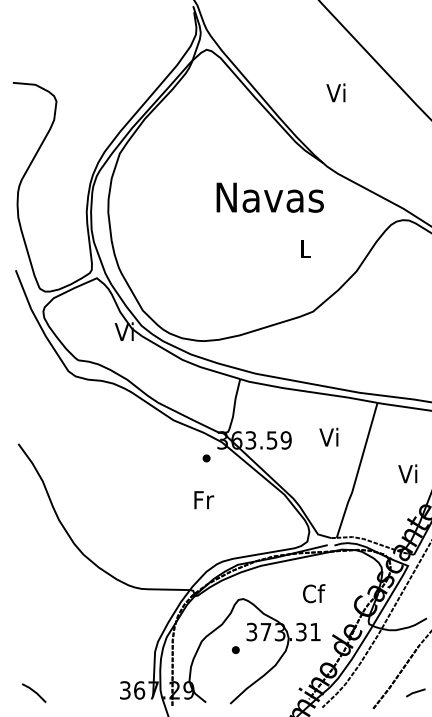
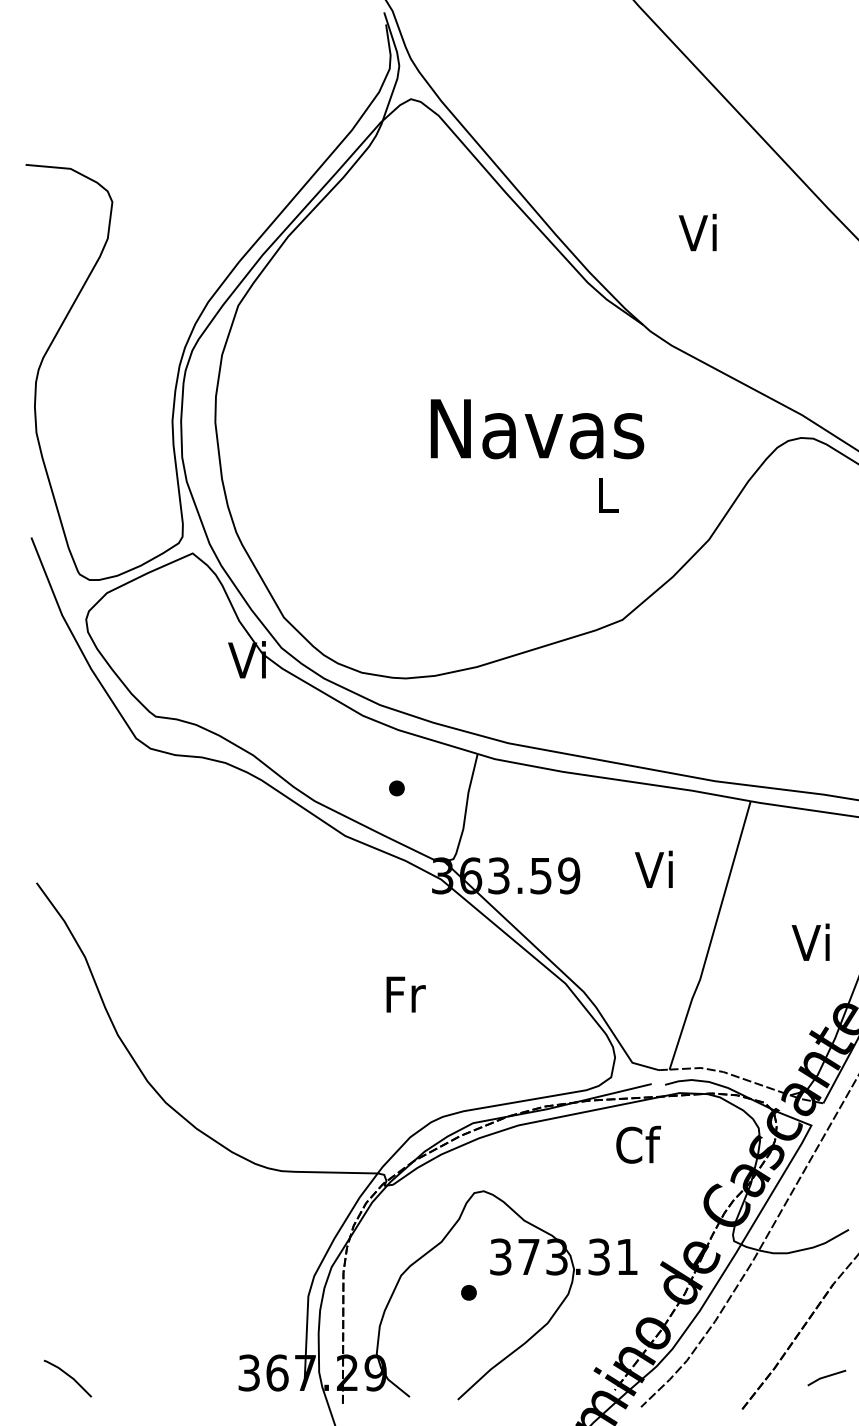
text: (335, 92) -> (696, 231), moved
text: (269, 197) -> (535, 428), moved
part: (206, 458) -> (396, 788), moved
text: (314, 593) -> (639, 1144), moved

